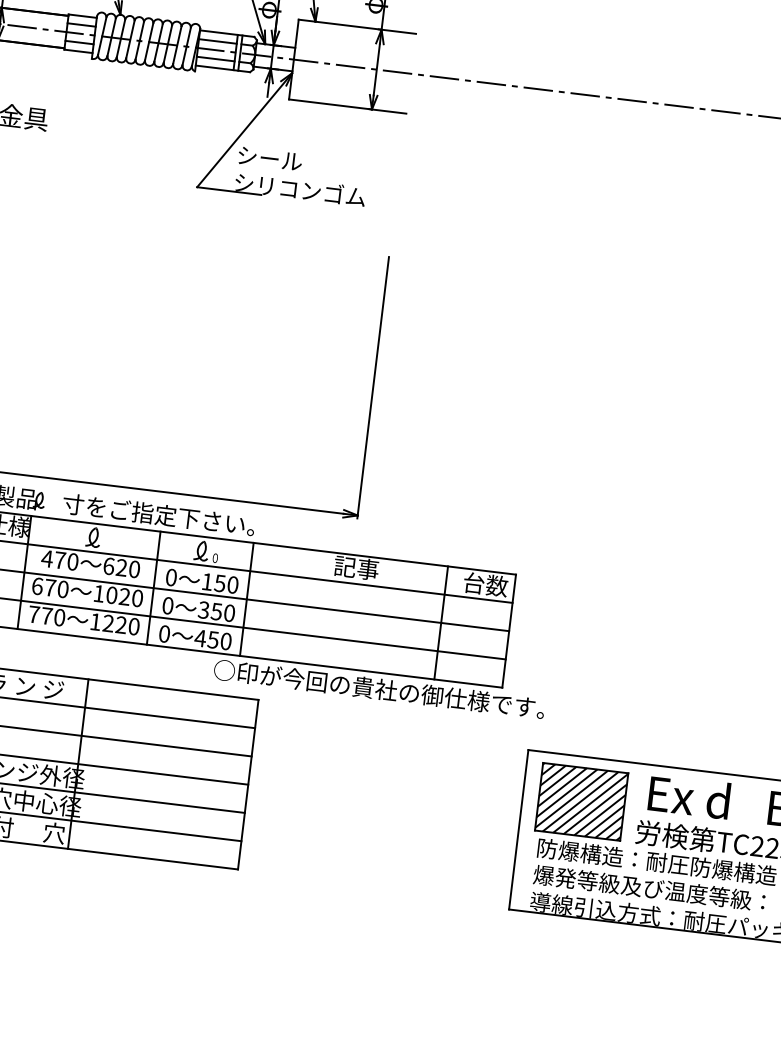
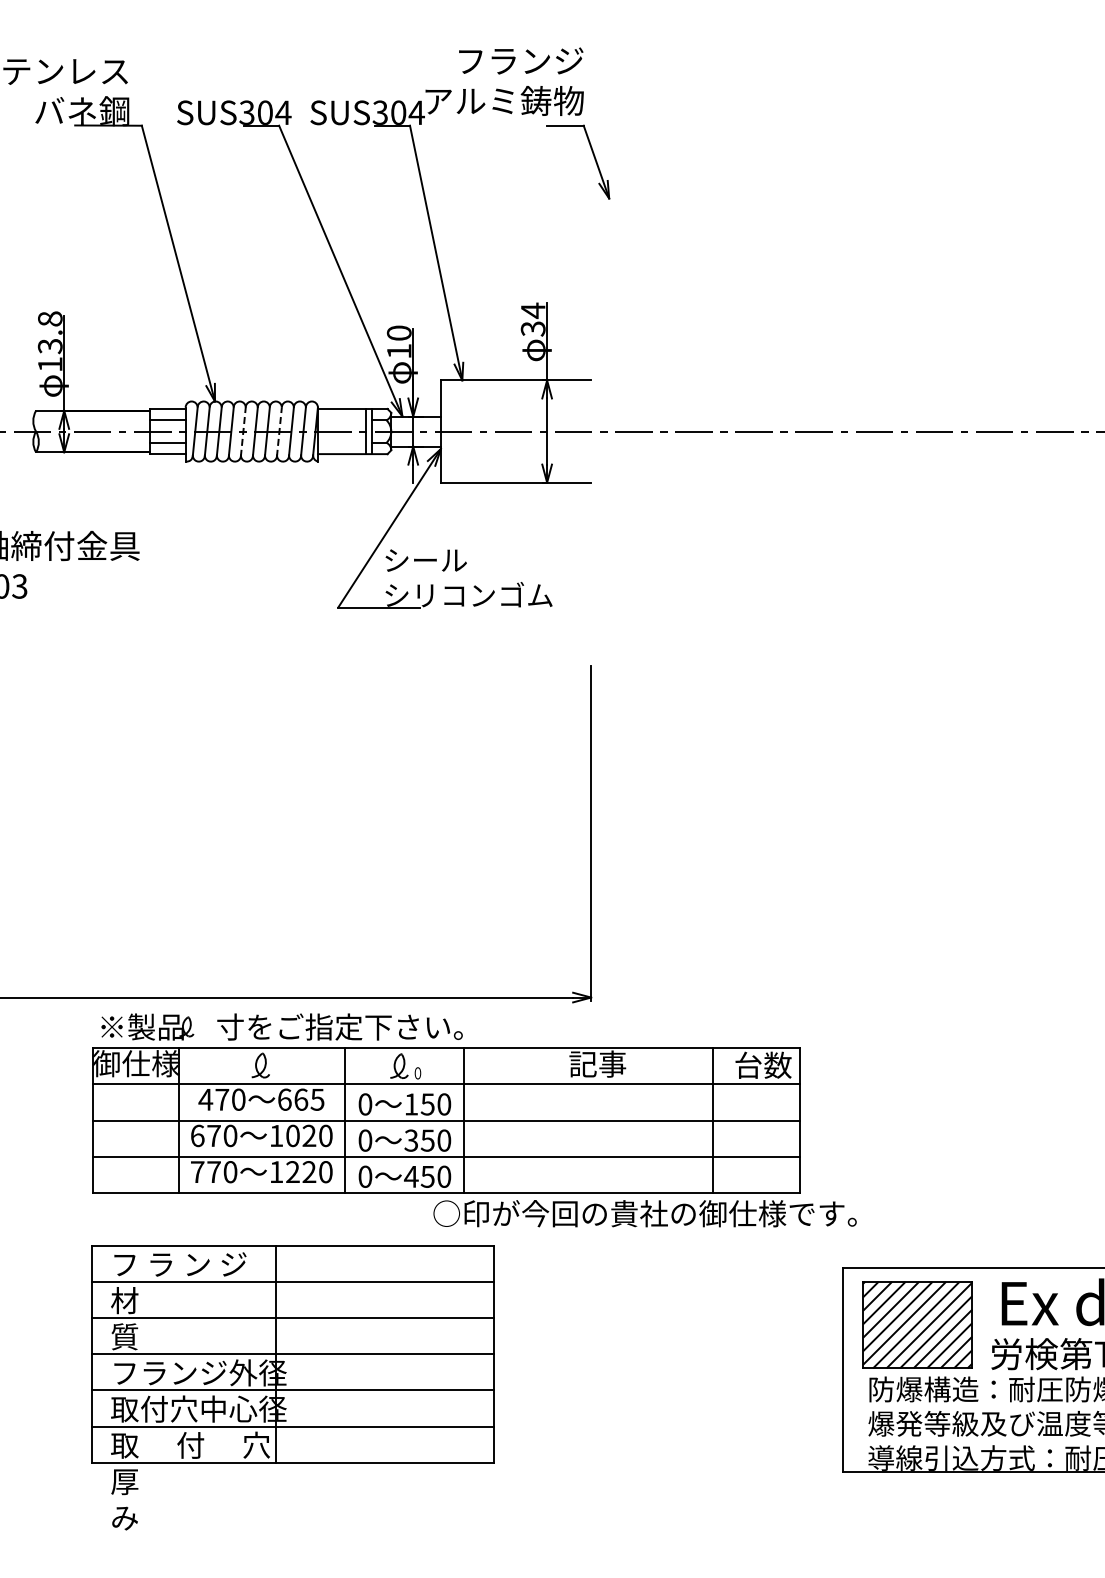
line: (139, 40) -> (243, 431), solid -> dashed
line: (217, 41) -> (341, 420), removed
line: (167, 45) -> (279, 432), solid -> dashed
line: (215, 58) -> (341, 442), removed
text: (128, 568) -> (309, 1099), 620 -> 665

